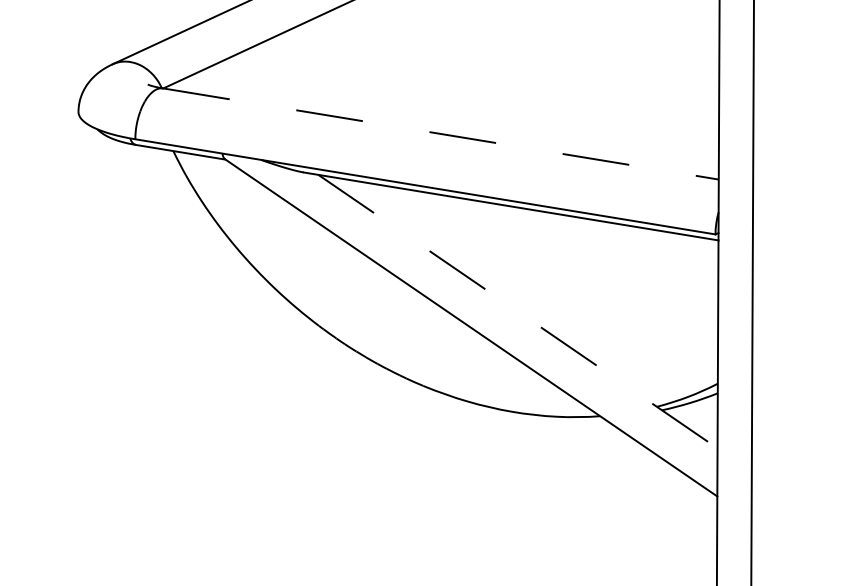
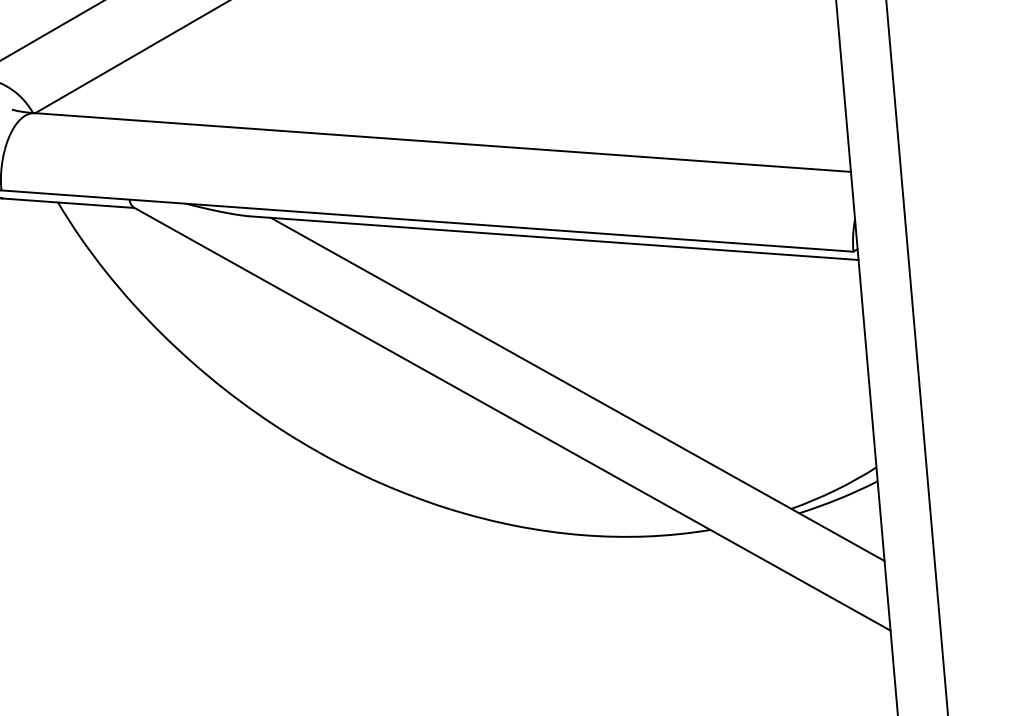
line: (440, 133) -> (442, 141), dashed -> solid
line: (517, 311) -> (577, 389), dashed -> solid

